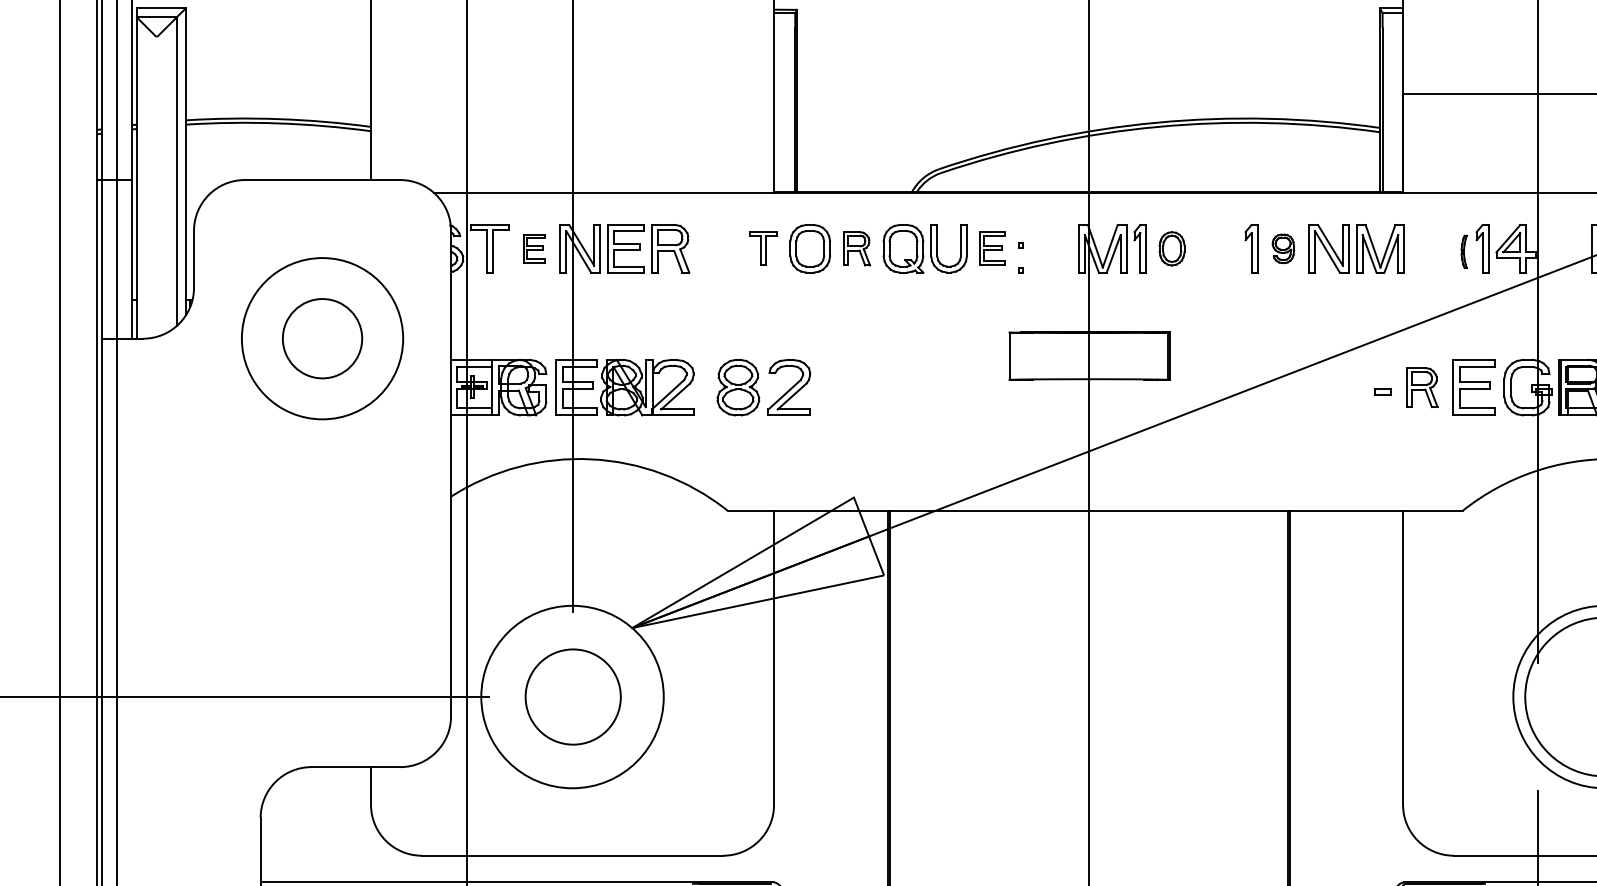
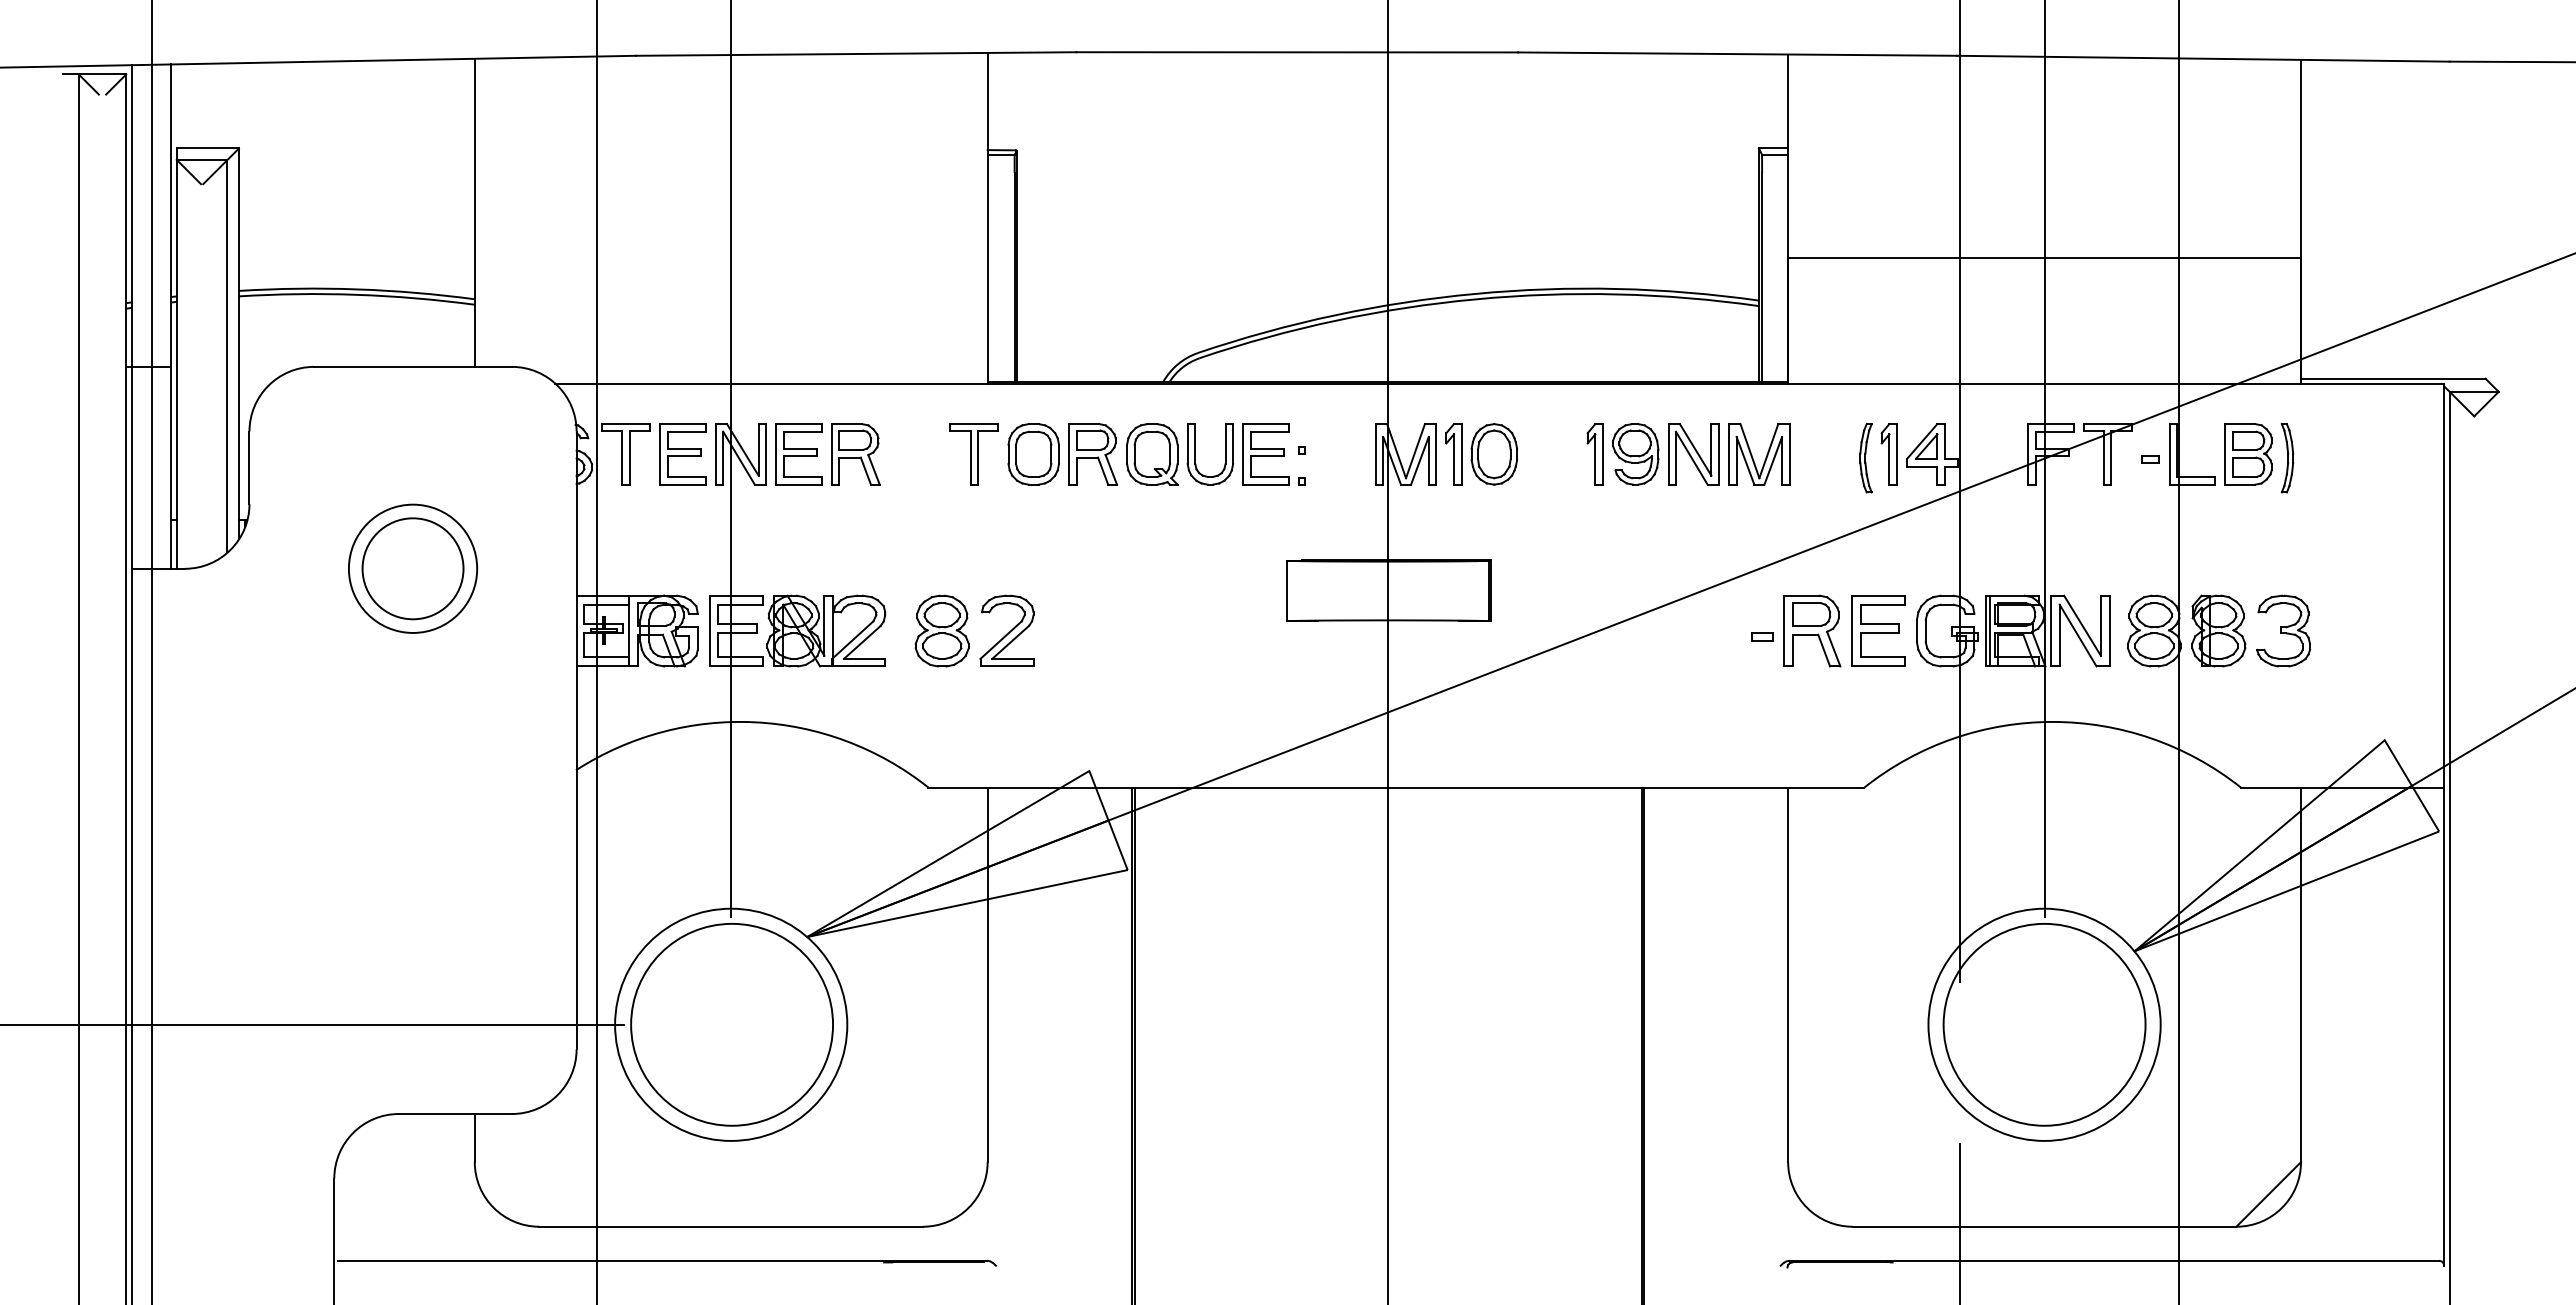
part: (534, 248) -> (682, 454), size x1.67
part: (762, 248) -> (973, 454), size x1.43
part: (856, 248) -> (1092, 454), size x1.43
part: (992, 248) -> (1265, 454), size x1.43
part: (1171, 248) -> (1493, 454), size x1.43
part: (1283, 248) -> (1635, 454), size x1.67
part: (1463, 252) -> (1865, 458), size x1.67
circle: (322, 338) -> (412, 568), size x0.62
part: (1422, 387) -> (1812, 630), size x1.43
circle: (573, 696) -> (732, 1024), size x1.67

